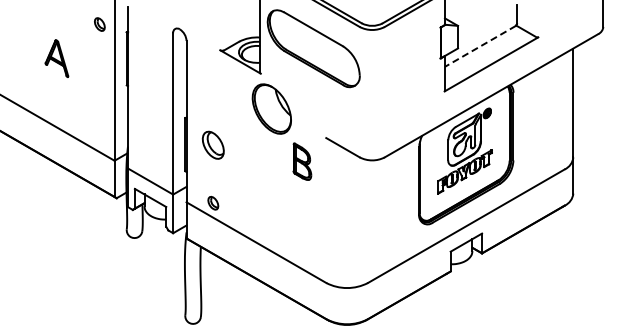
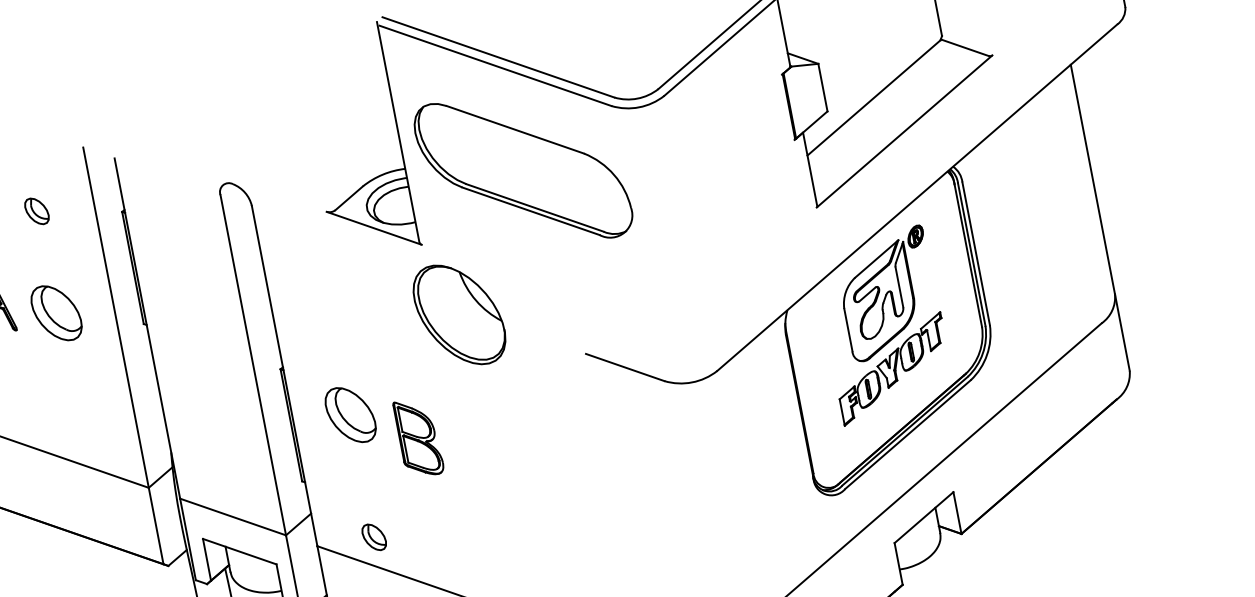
part: (99, 24) -> (36, 211), moved
line: (480, 46) -> (874, 98), dashed -> solid
part: (87, 72) -> (55, 312), added
part: (302, 161) -> (418, 437), moved

